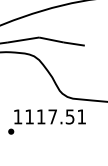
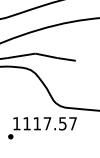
text: (81, 116) -> (72, 123), 1117.51 -> 1117.57

